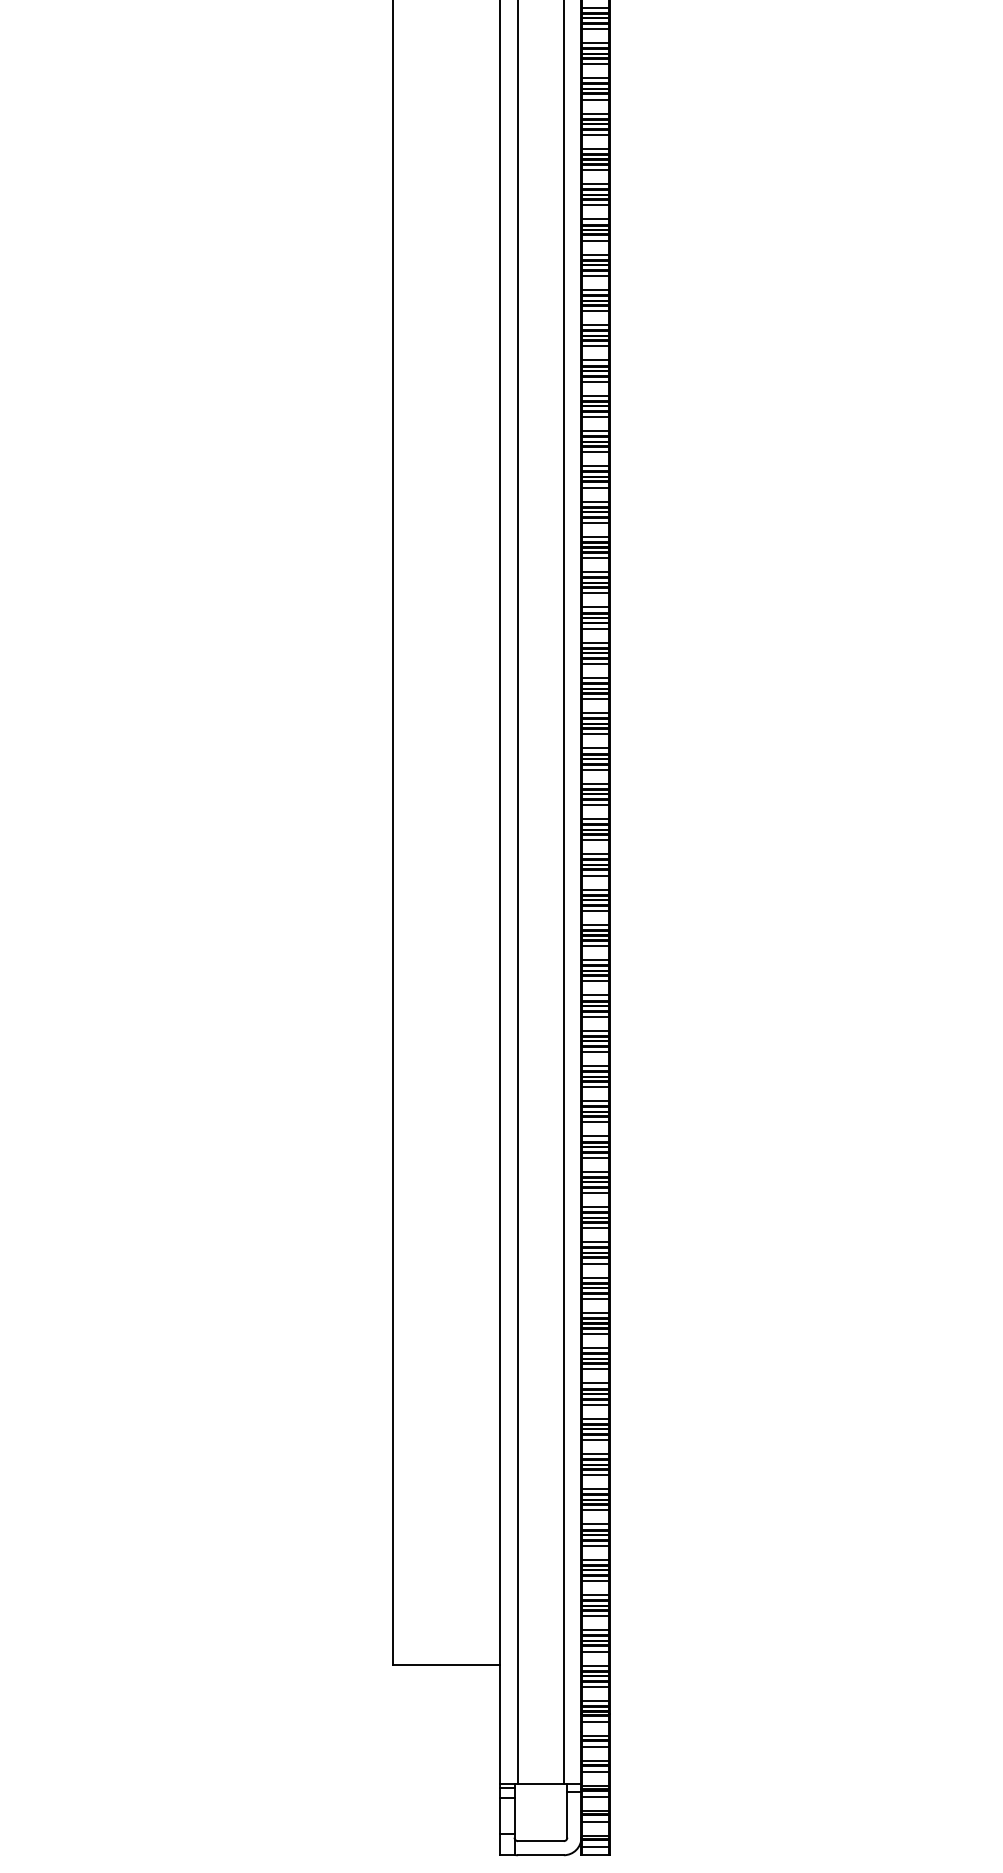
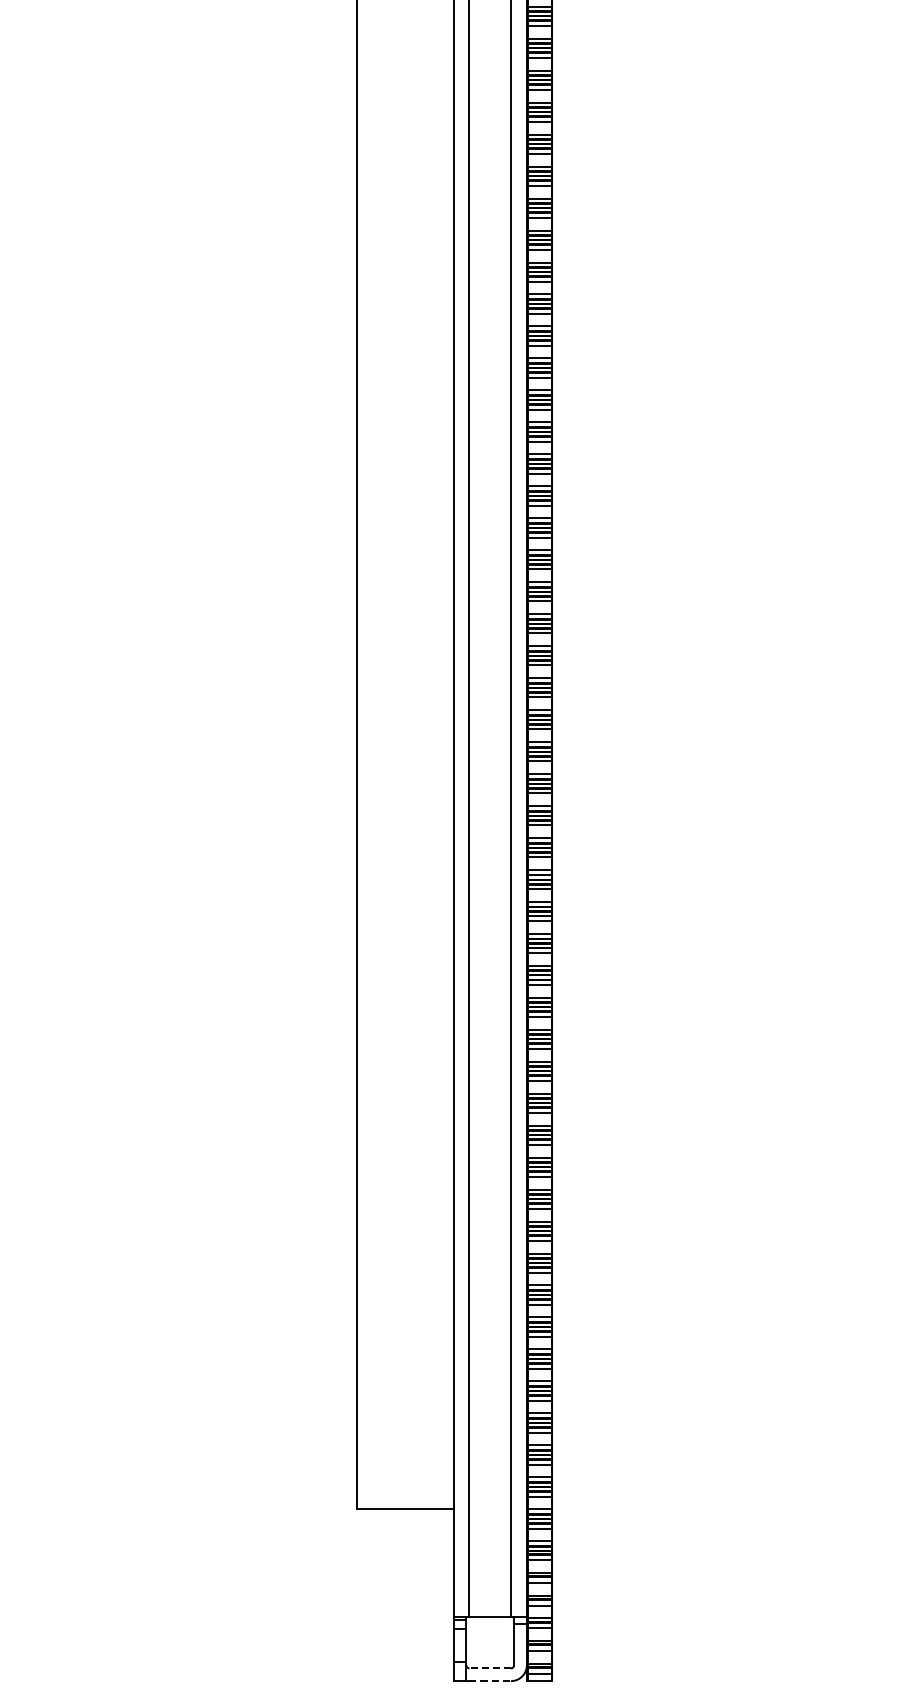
line: (541, 1841) -> (490, 1668), solid -> dashed
line: (541, 1855) -> (490, 1681), solid -> dashed

